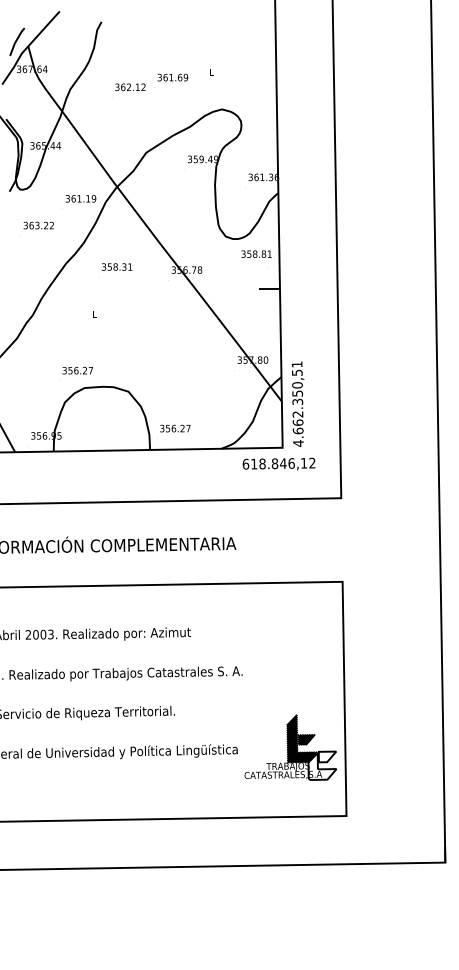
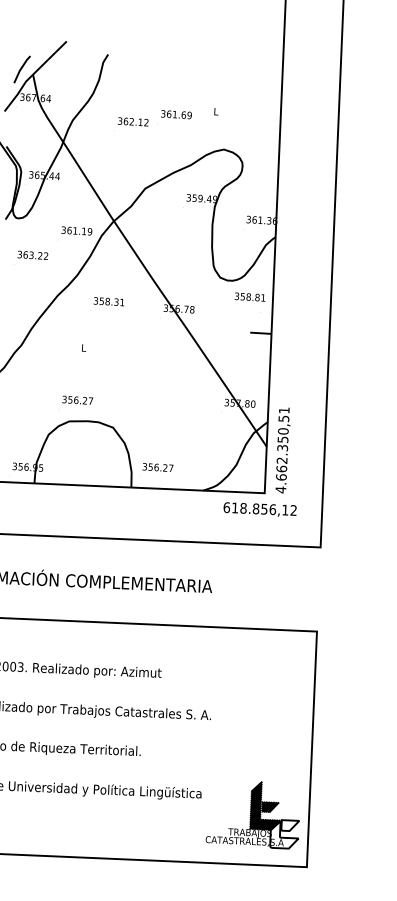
text: (75, 373) -> (75, 403), moved
text: (282, 463) -> (263, 509), 618.846,12 -> 618.856,12
part: (290, 747) -> (253, 814), moved

